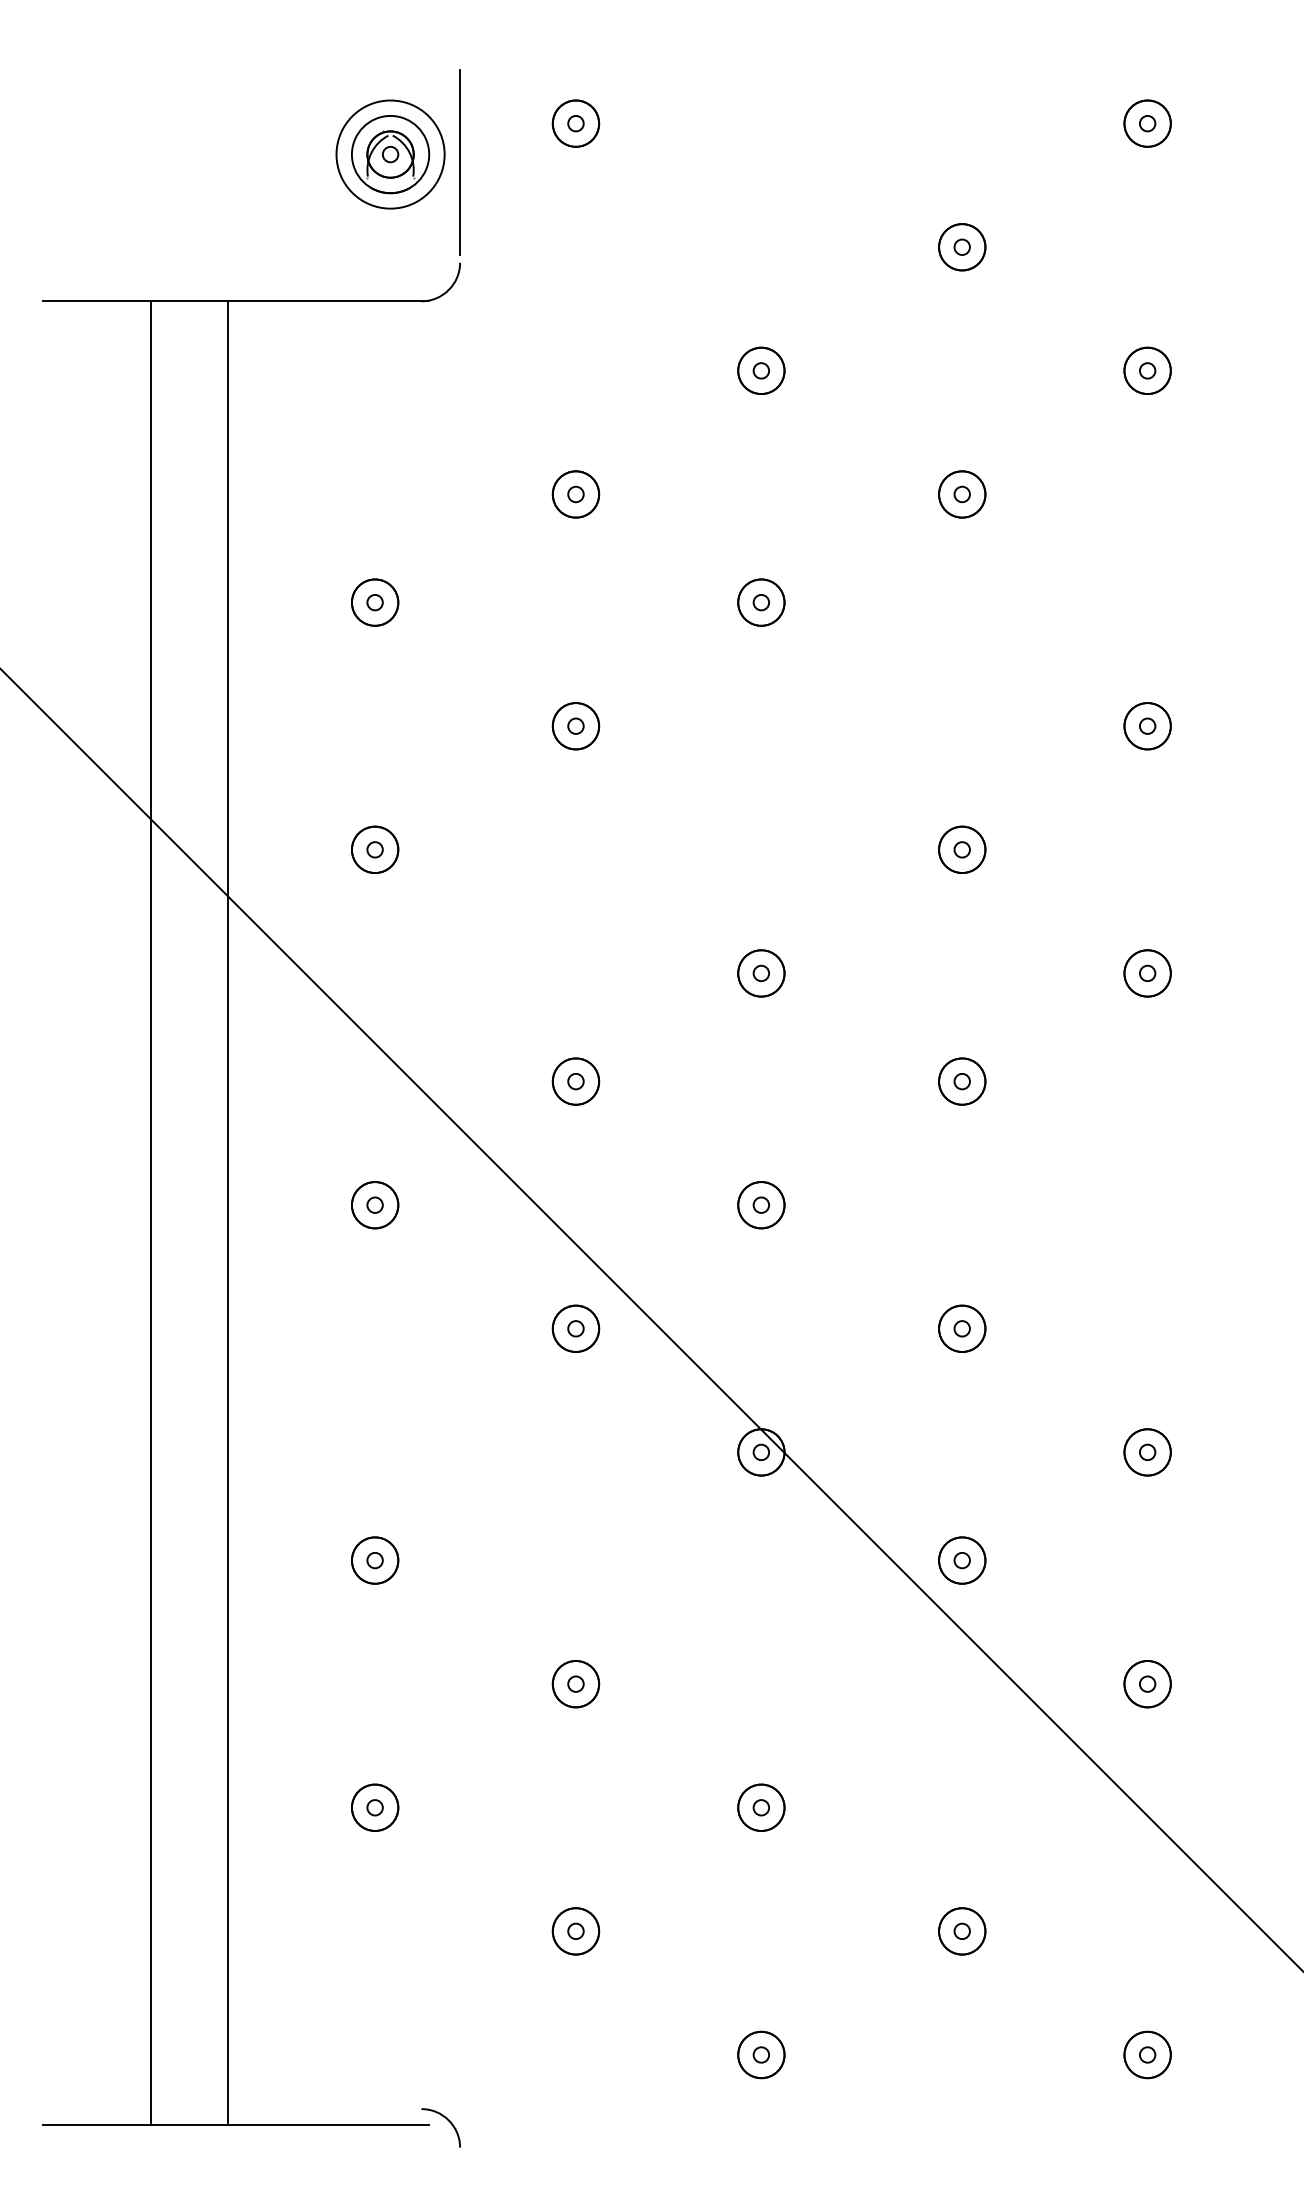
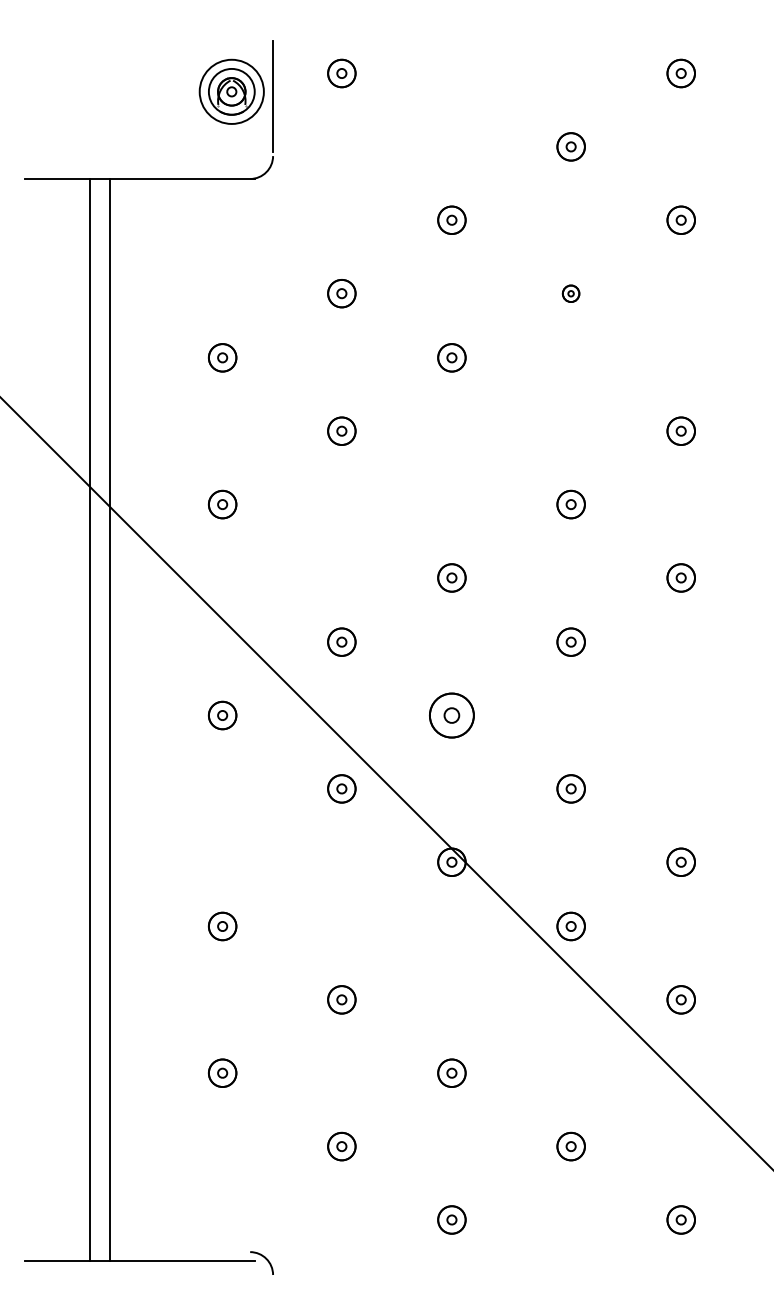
part: (961, 494) -> (570, 293), size x0.6
part: (760, 1205) -> (451, 715), size x1.6
line: (228, 1213) -> (109, 720), moved

